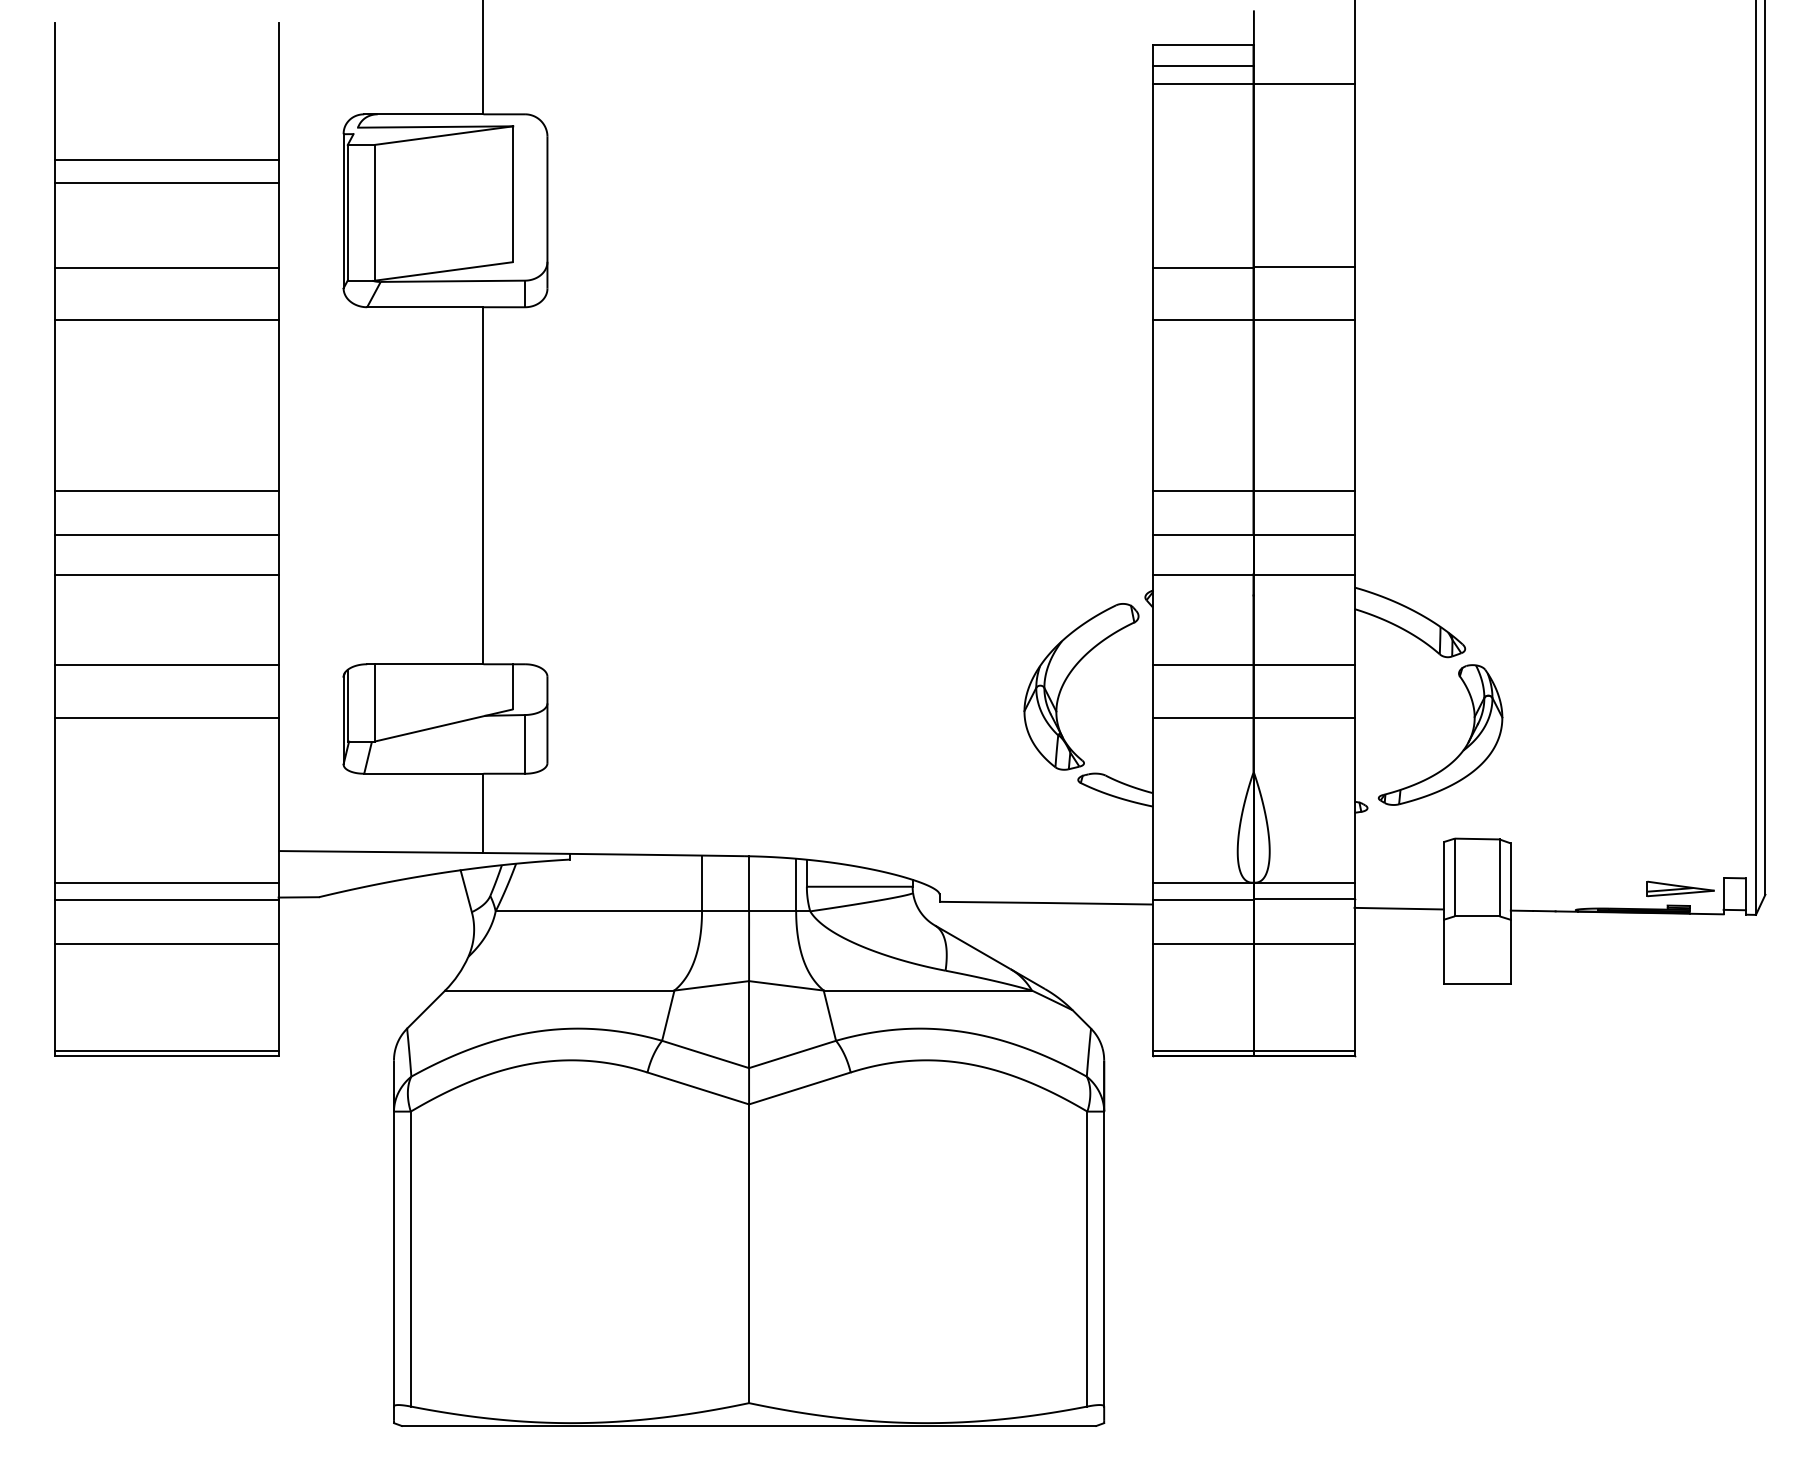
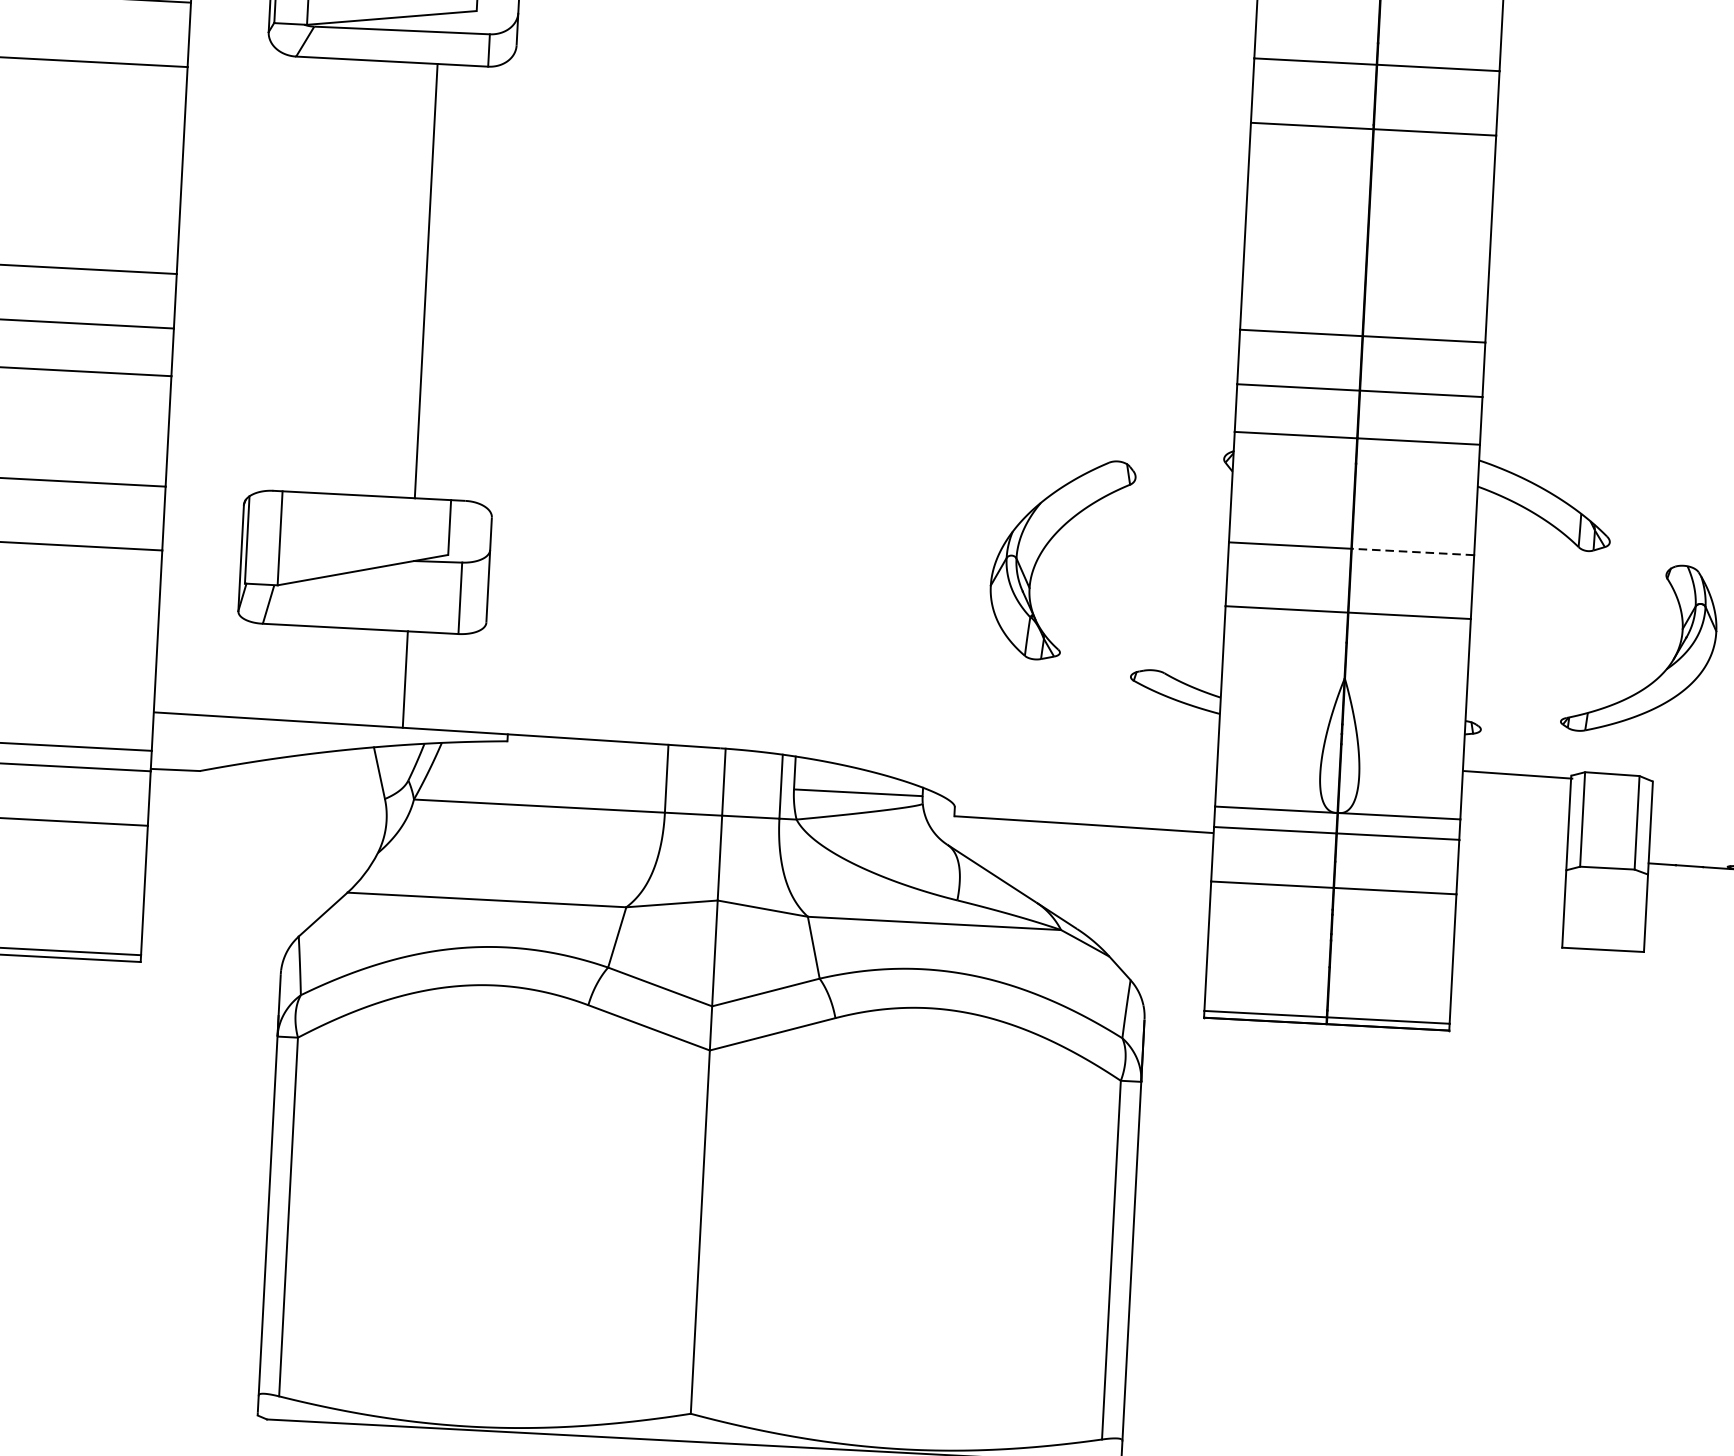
line: (1303, 665) -> (1412, 551), solid -> dashed
part: (1068, 677) -> (1046, 547), moved
part: (1462, 749) -> (1665, 667), moved
line: (1398, 908) -> (1517, 774), moved

